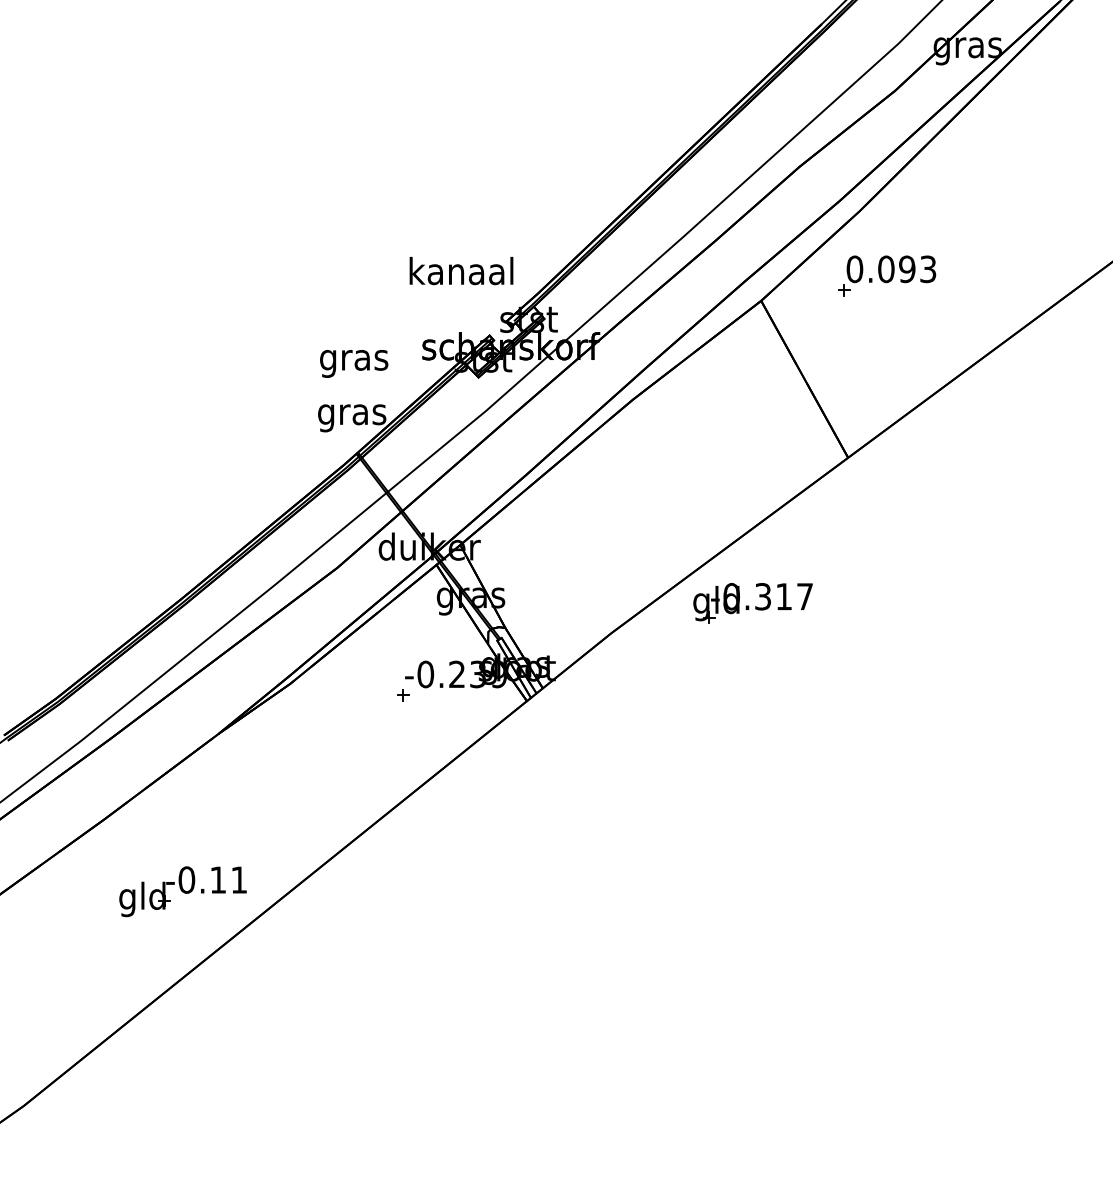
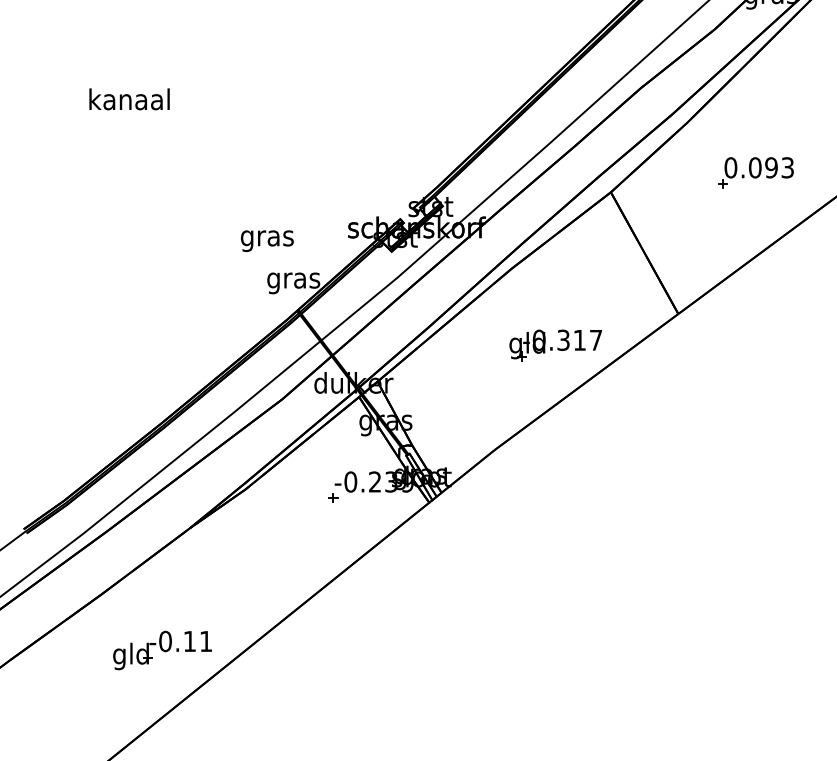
text: (461, 271) -> (129, 99), moved
part: (887, 275) -> (756, 172), moved
text: (354, 363) -> (267, 240), moved
part: (752, 603) -> (555, 345), moved

